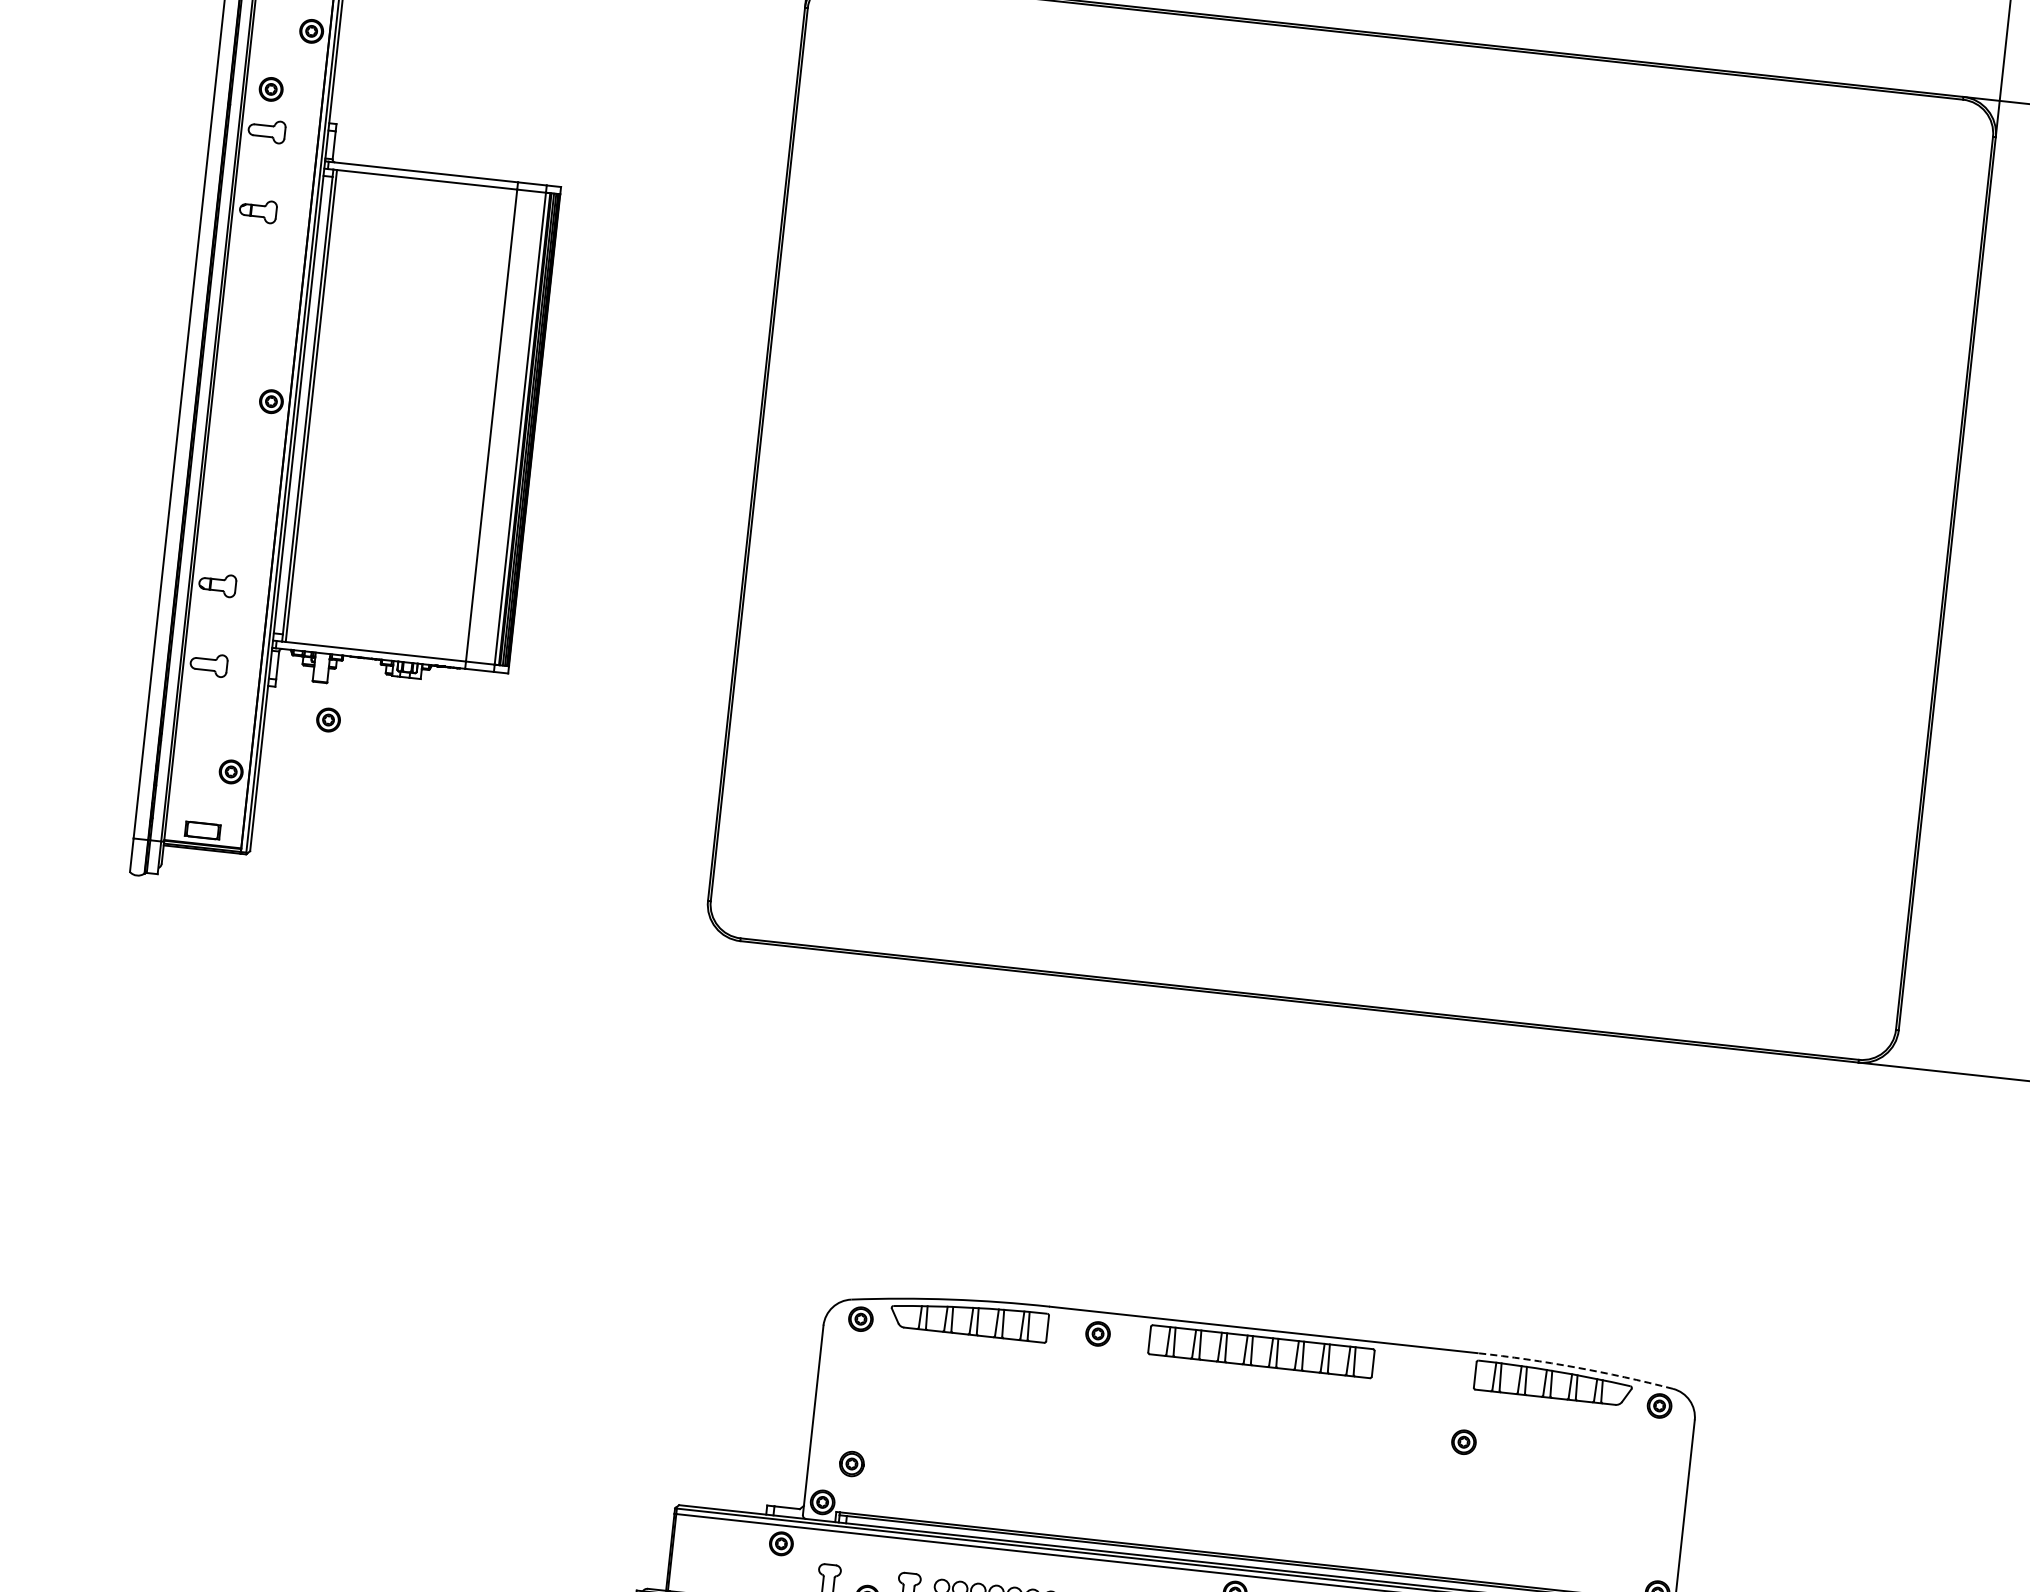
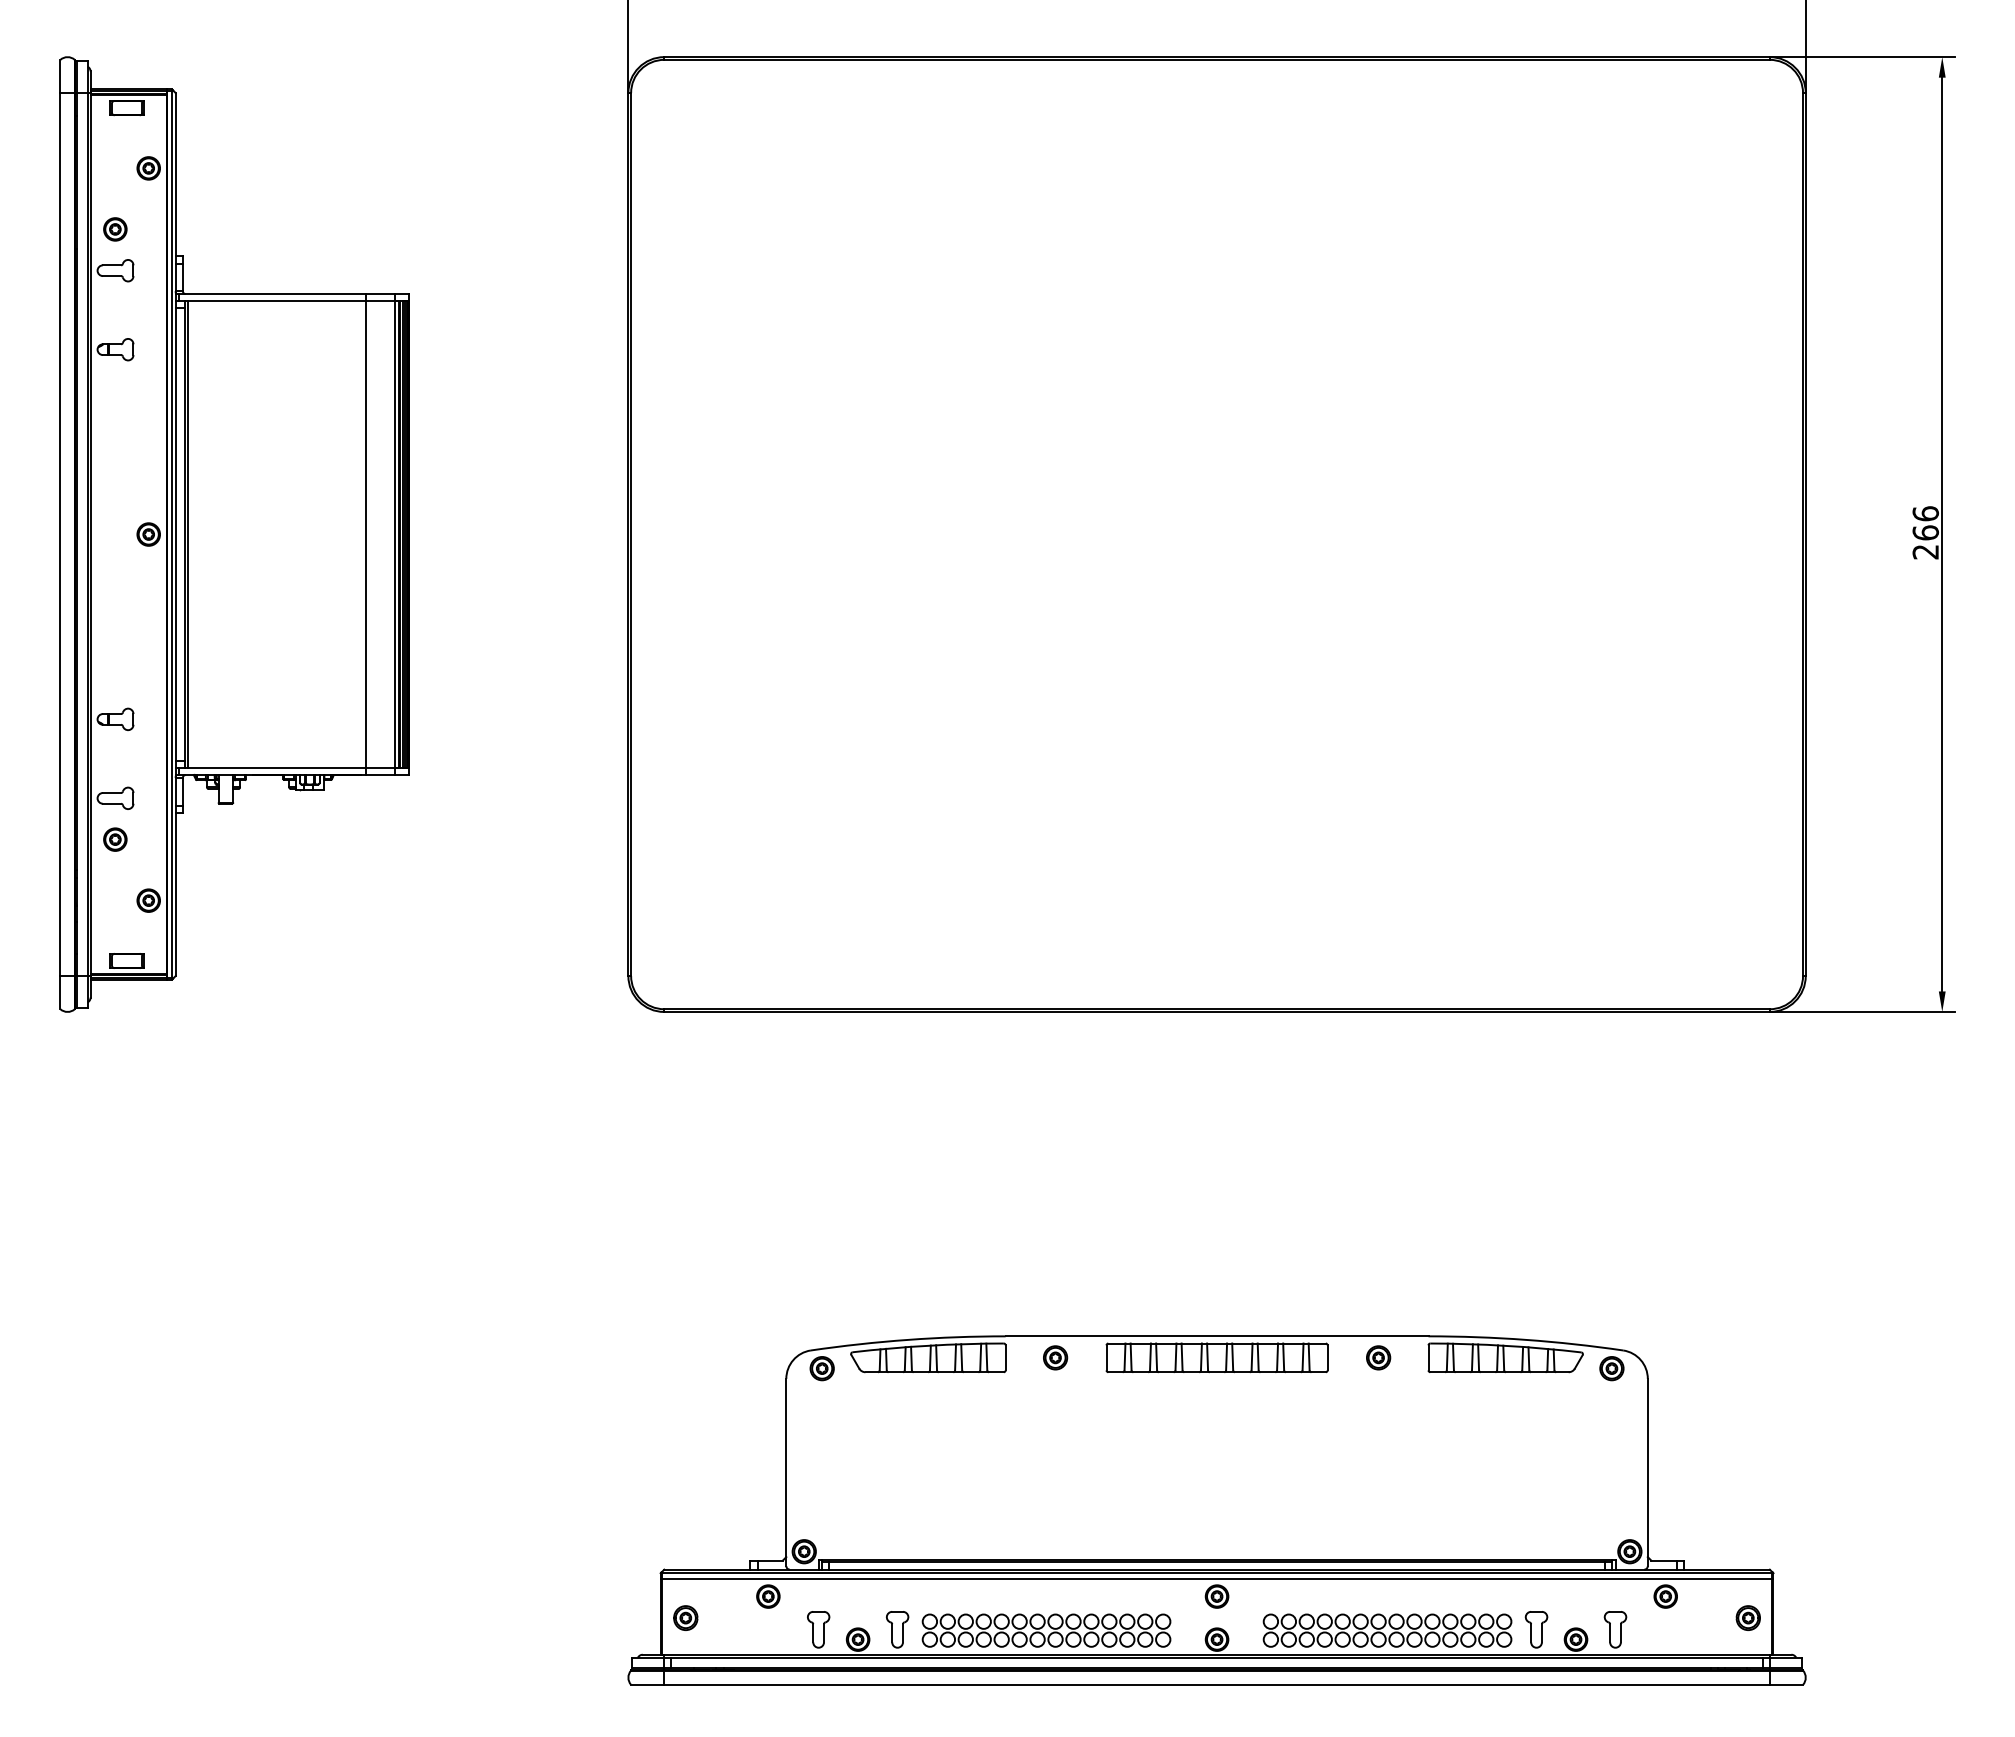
part: (328, 719) -> (115, 839), moved
arc: (1576, 1367) -> (1526, 1339), dashed -> solid
part: (1463, 1441) -> (1378, 1357), moved
part: (851, 1463) -> (685, 1617), moved

